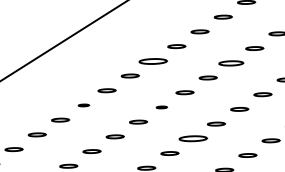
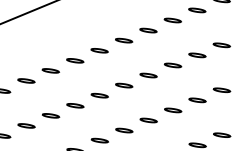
part: (153, 60) -> (99, 49), size x0.62
part: (231, 62) -> (173, 64), size x0.71
part: (83, 105) -> (26, 80), size x1.67
part: (161, 107) -> (99, 95), size x1.67
part: (192, 138) -> (123, 130), size x0.62

